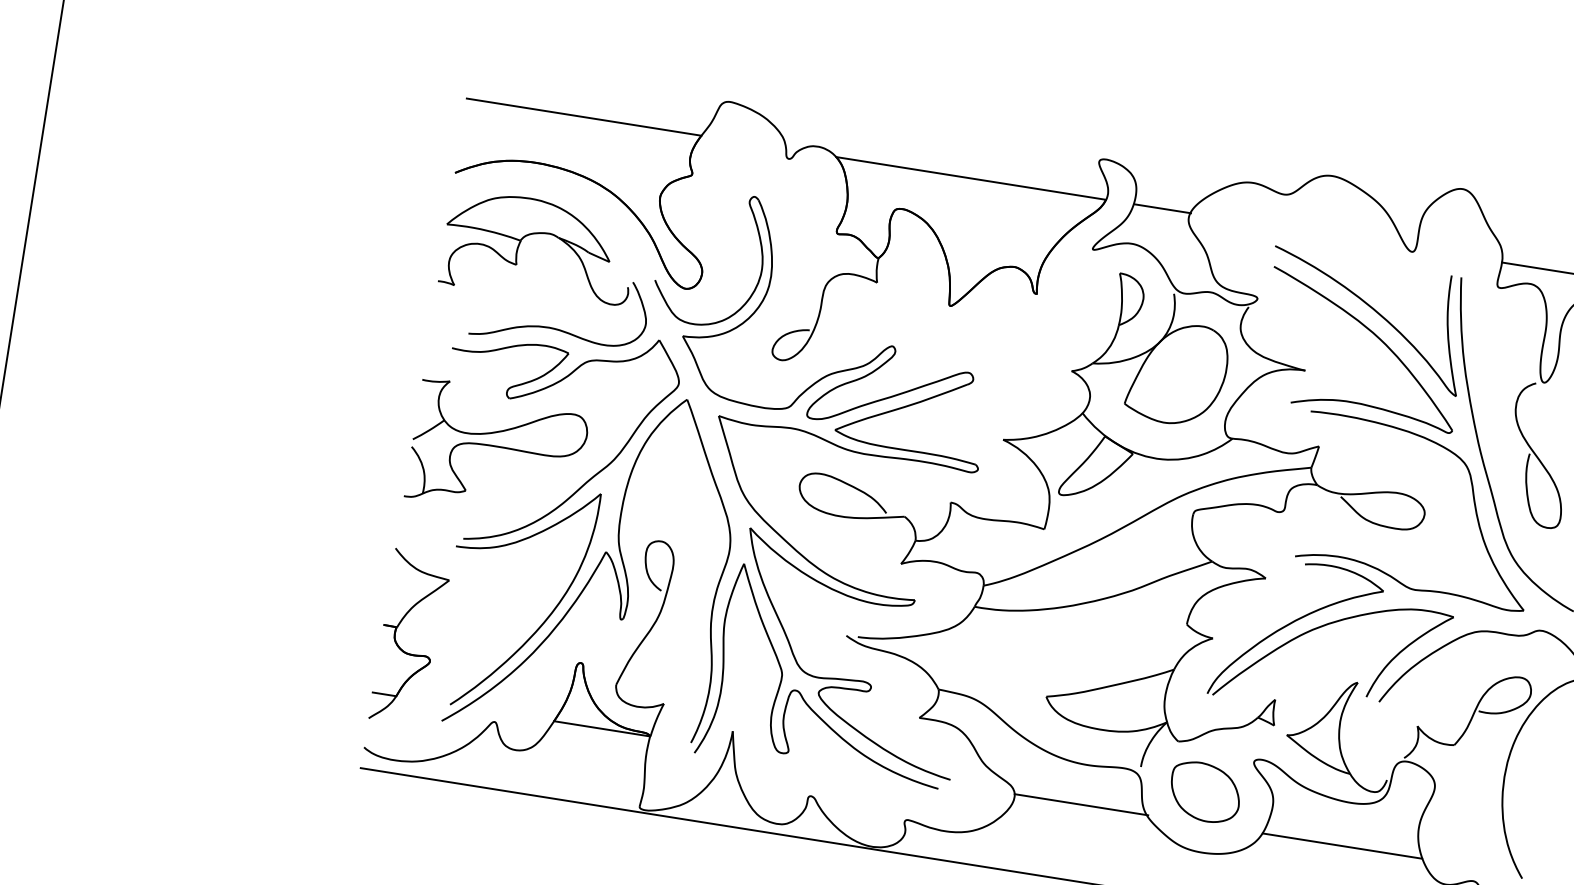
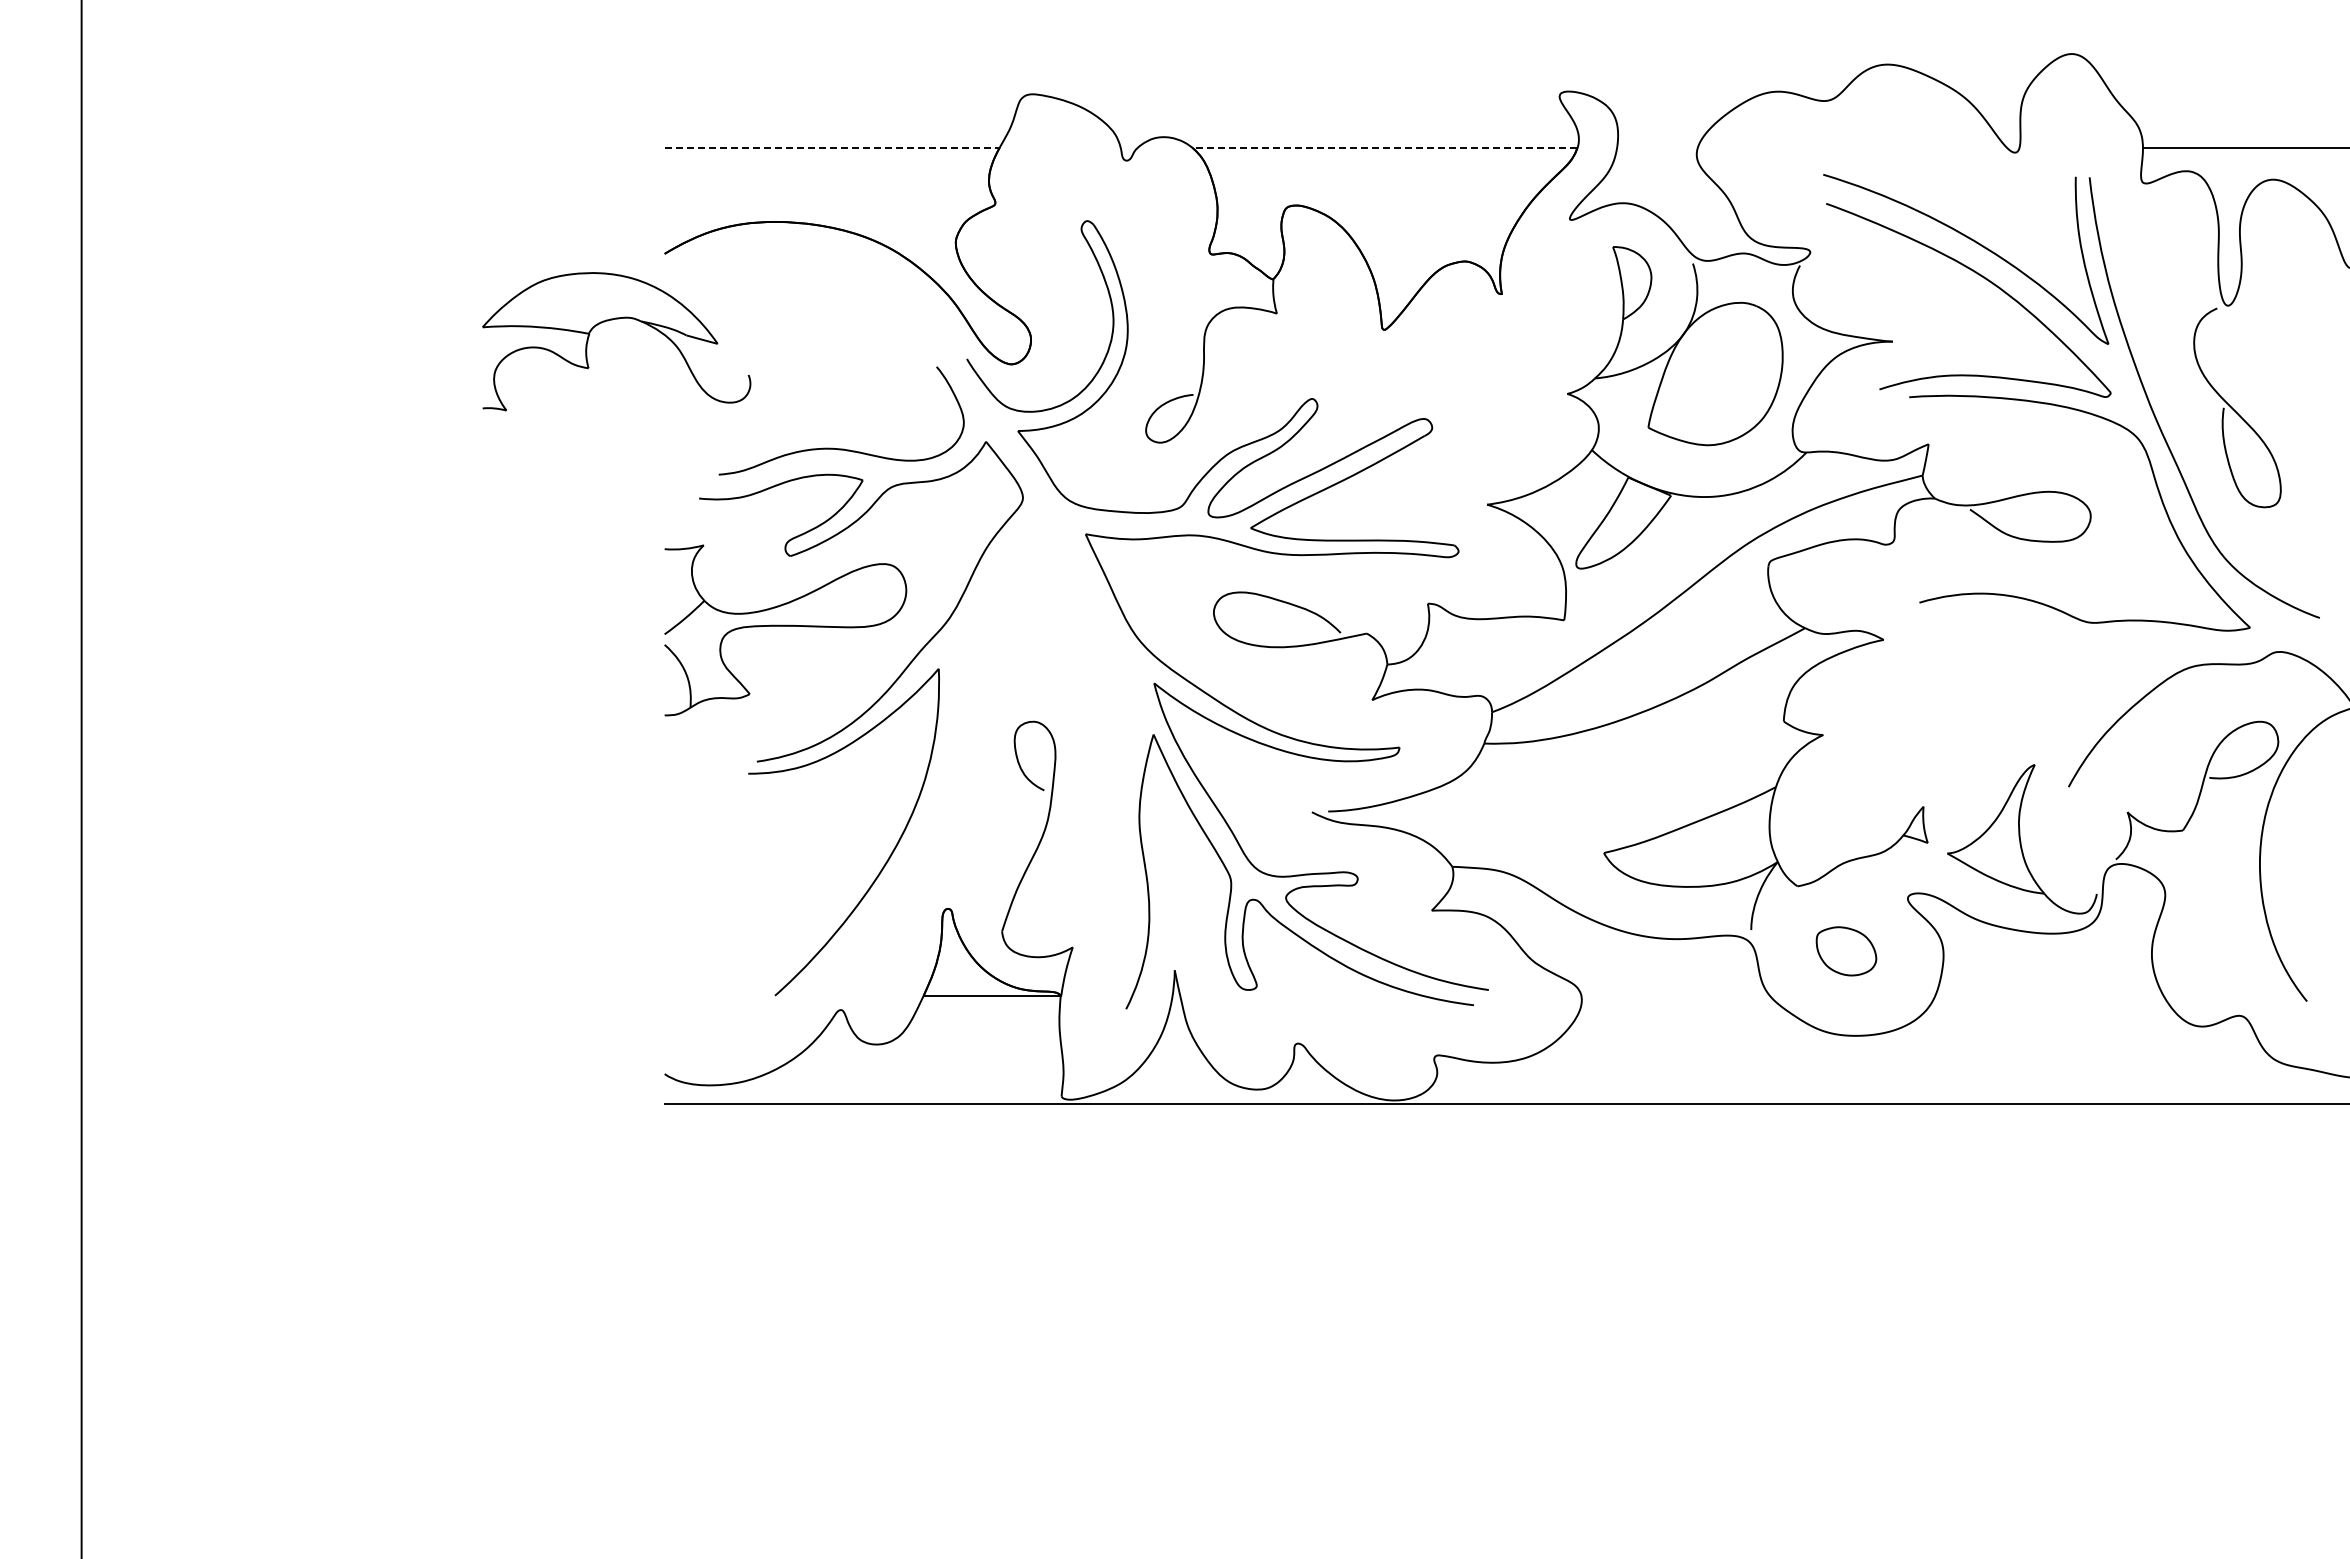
line: (584, 117) -> (832, 147), solid -> dashed
line: (970, 178) -> (1384, 147), solid -> dashed
line: (1162, 208) -> (1658, 147), removed
part: (538, 234) -> (612, 320), moved
part: (597, 565) -> (949, 769), removed
part: (1328, 624) -> (1981, 690), removed
part: (399, 646) -> (691, 925), removed
part: (1205, 792) -> (1846, 951), size x0.6
line: (1081, 804) -> (1676, 995), removed
line: (1342, 845) -> (2049, 995), removed

